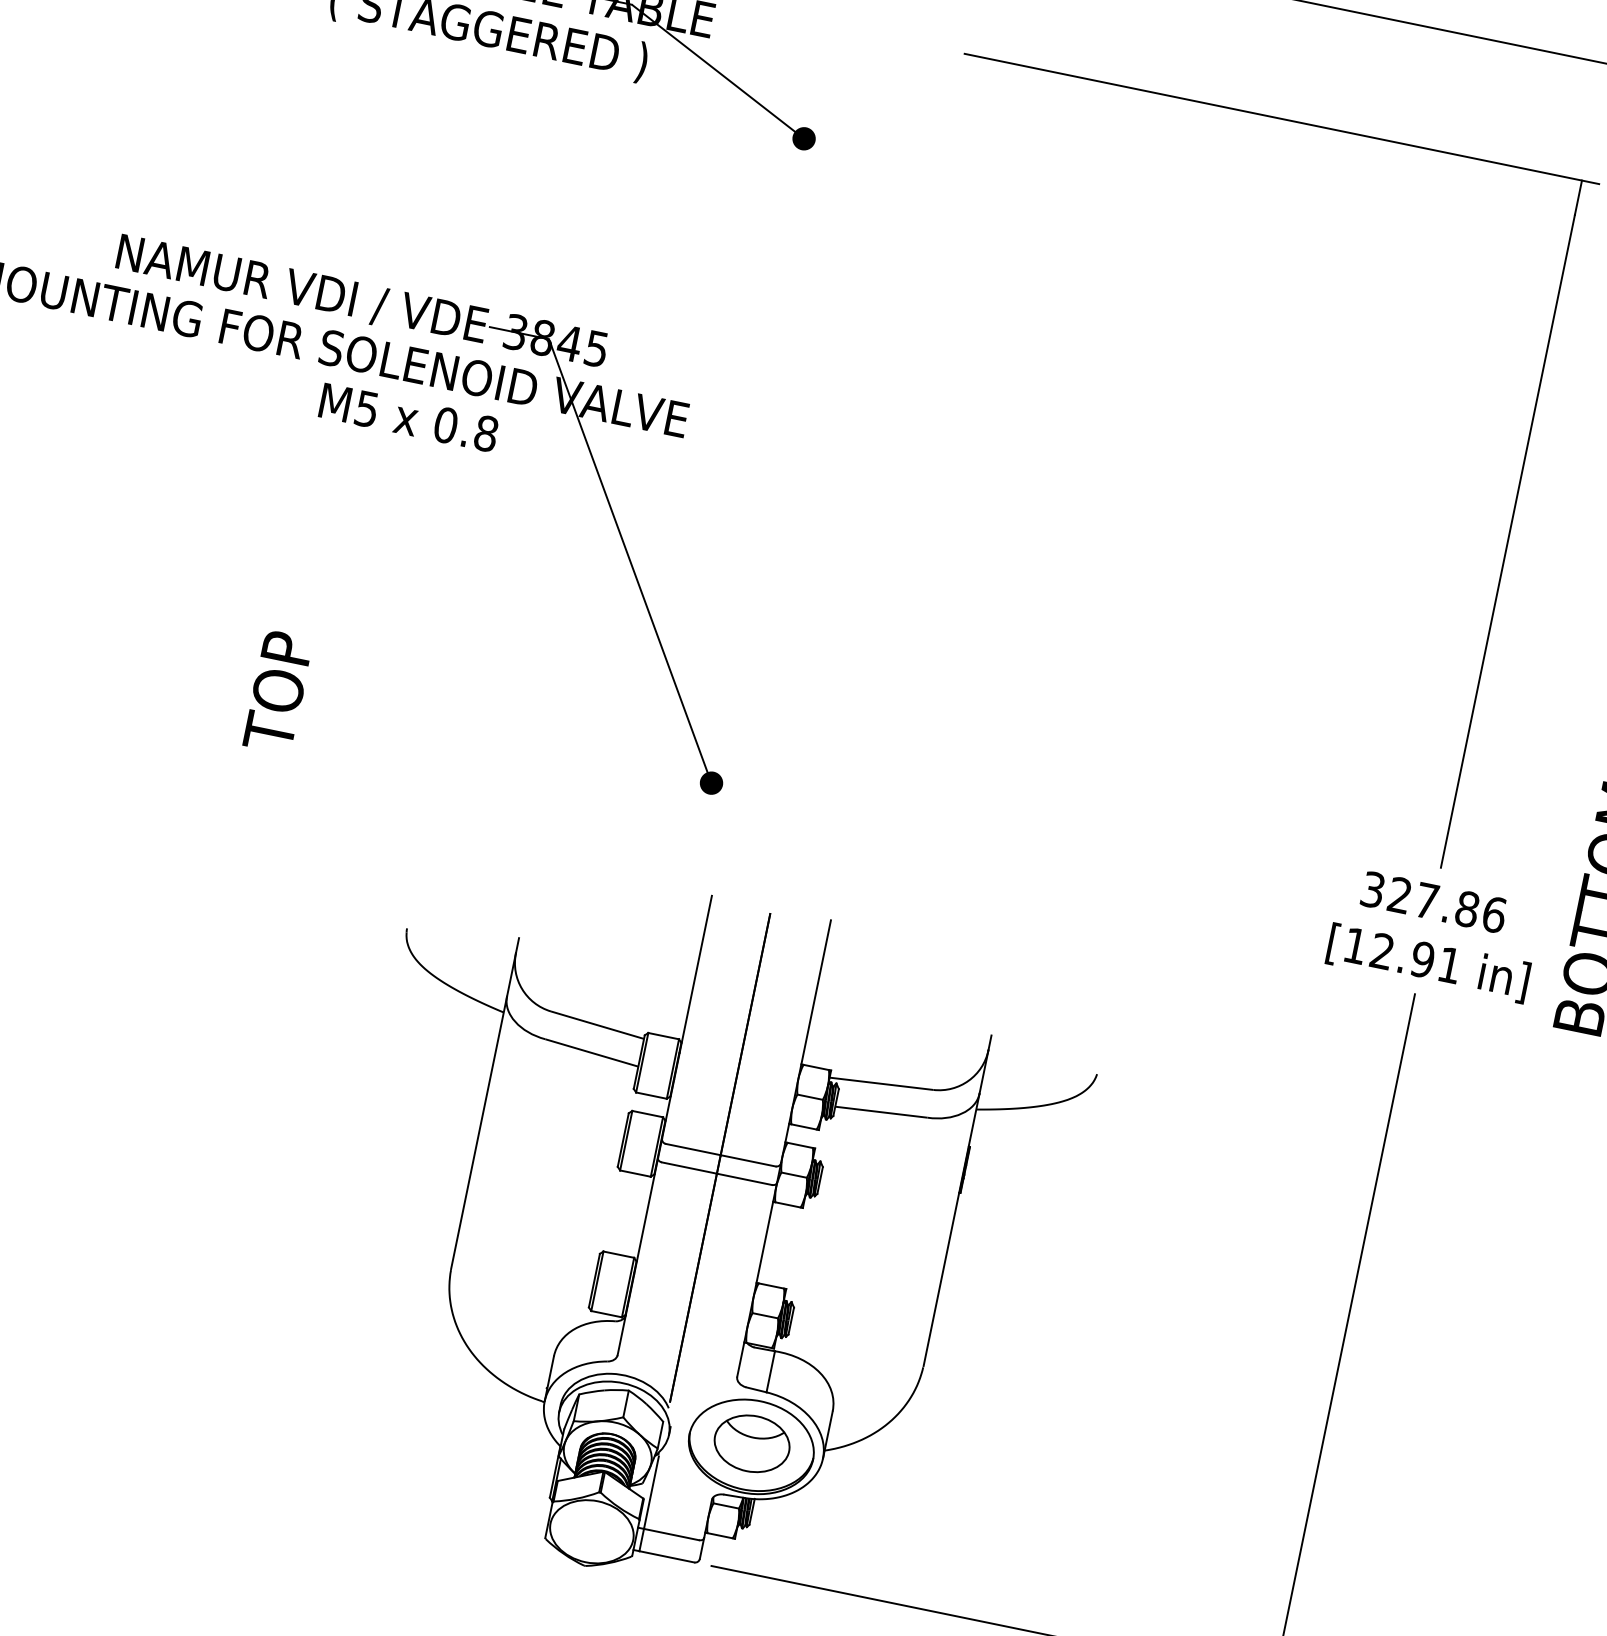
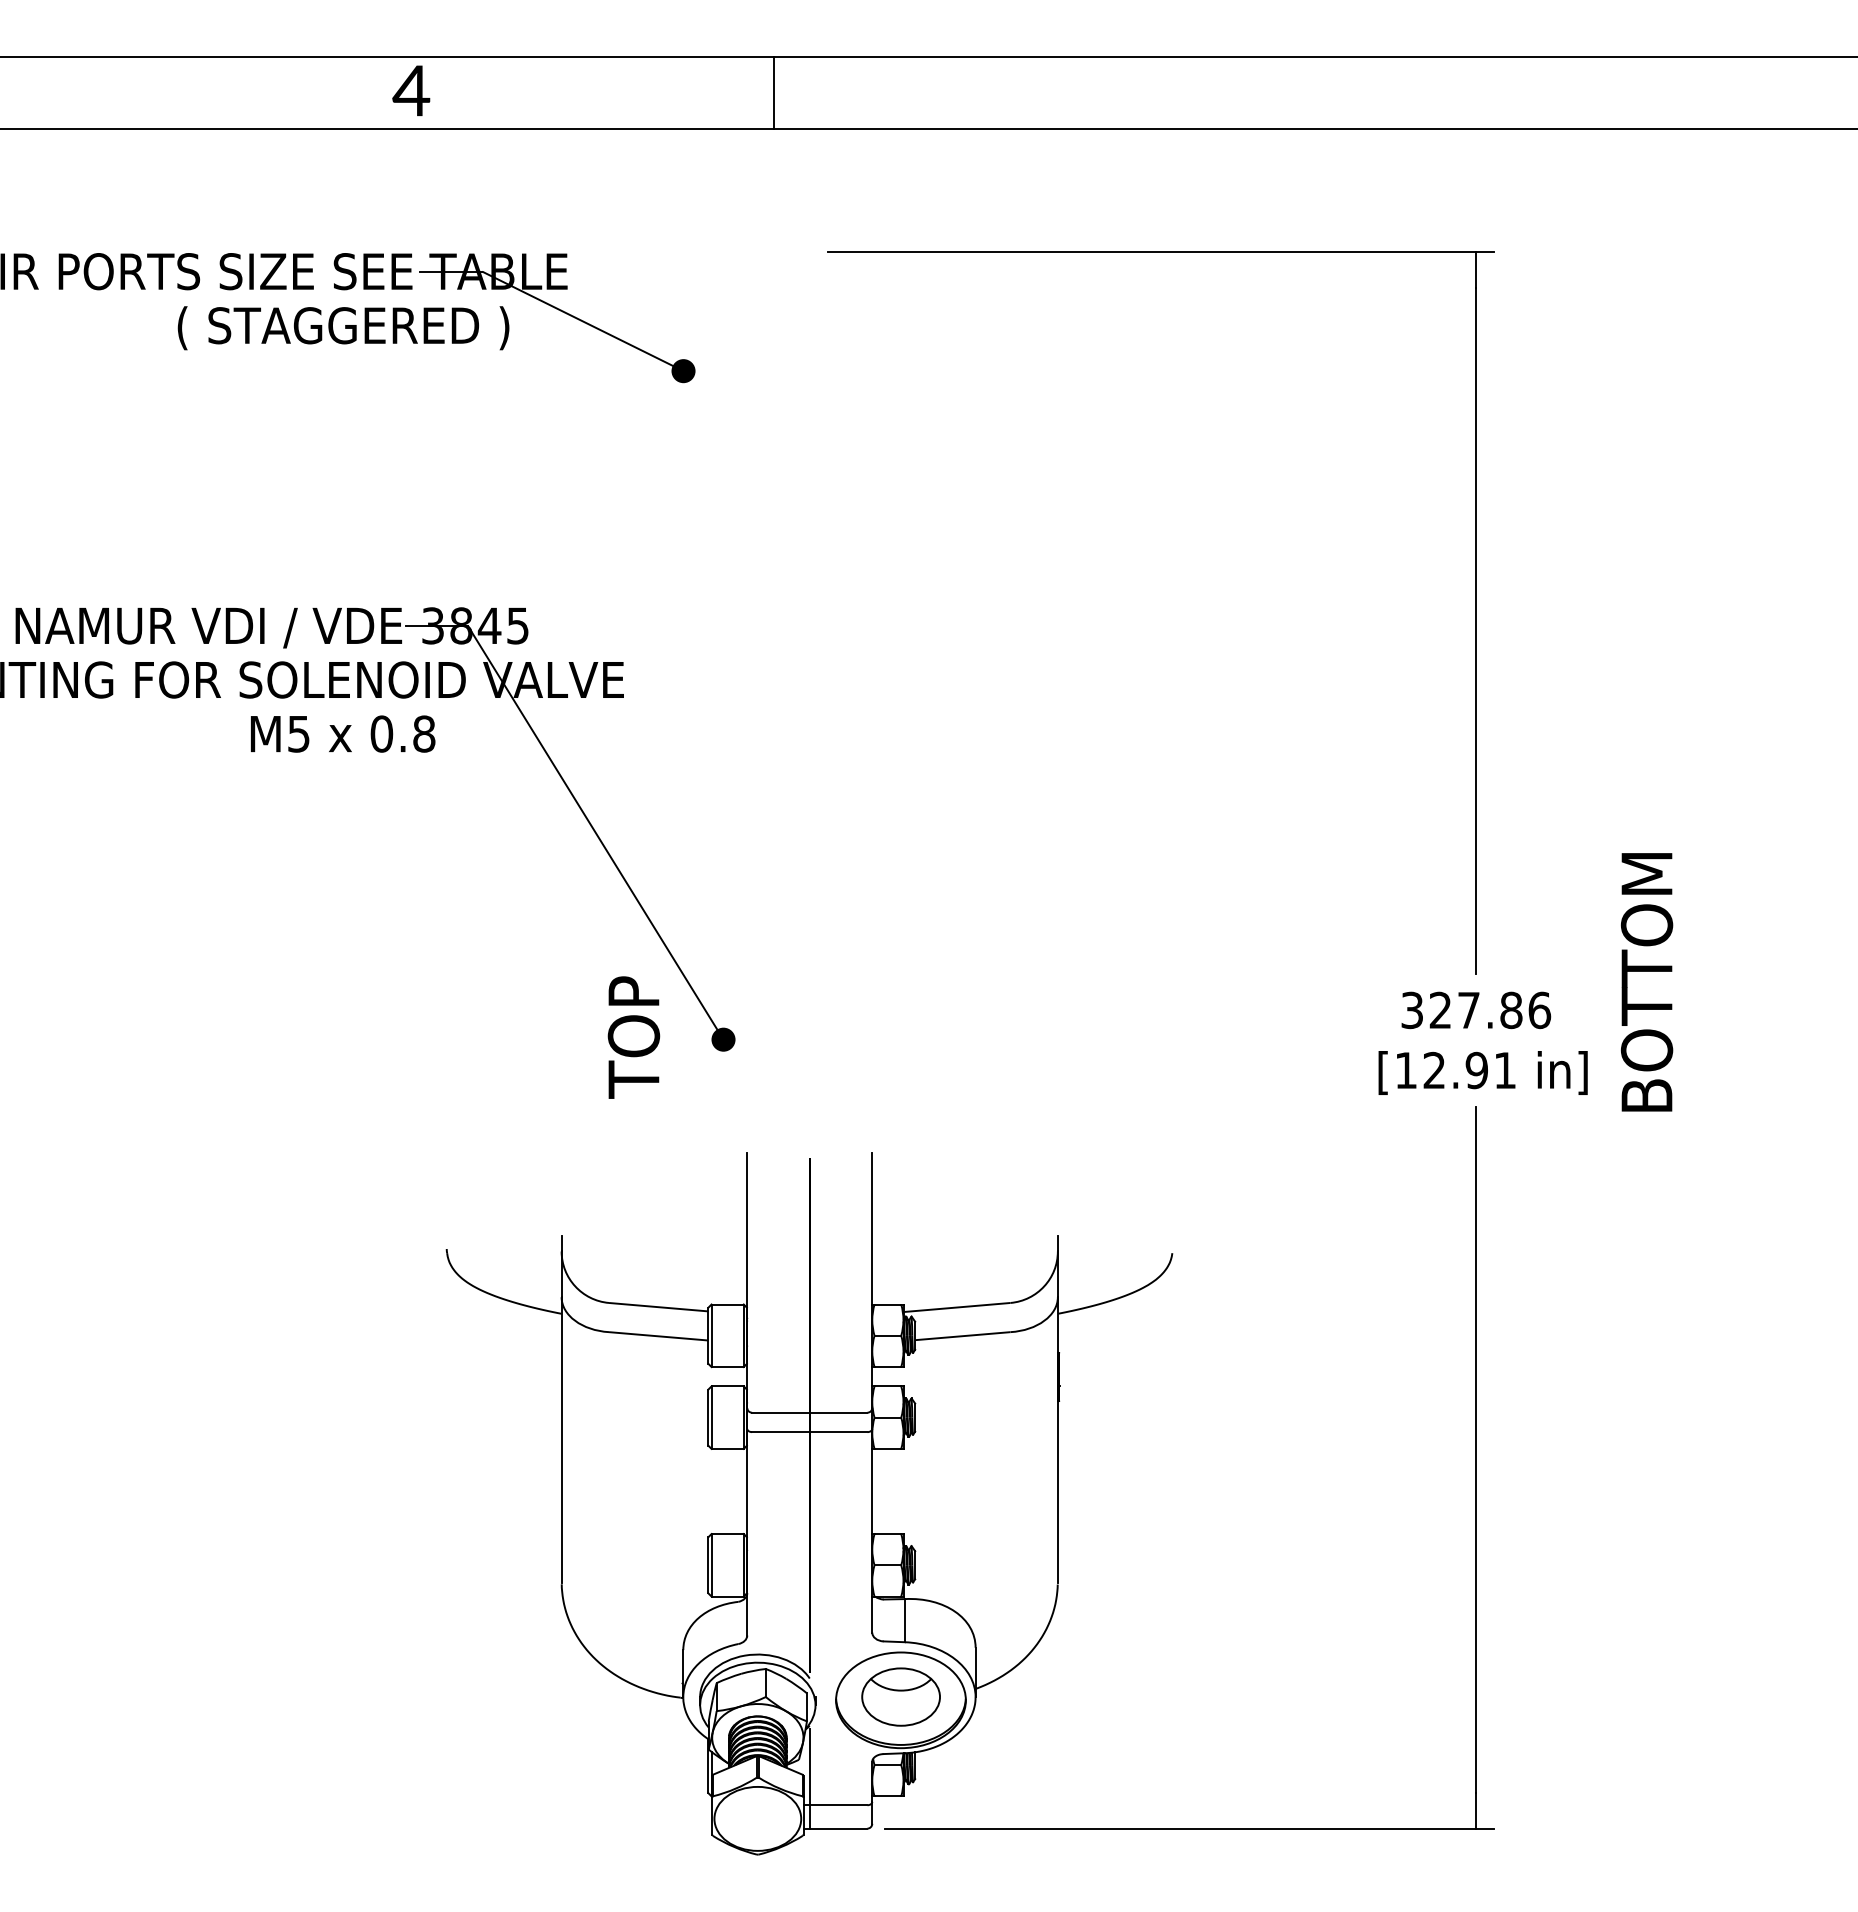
text: (277, 691) -> (633, 1037), moved

